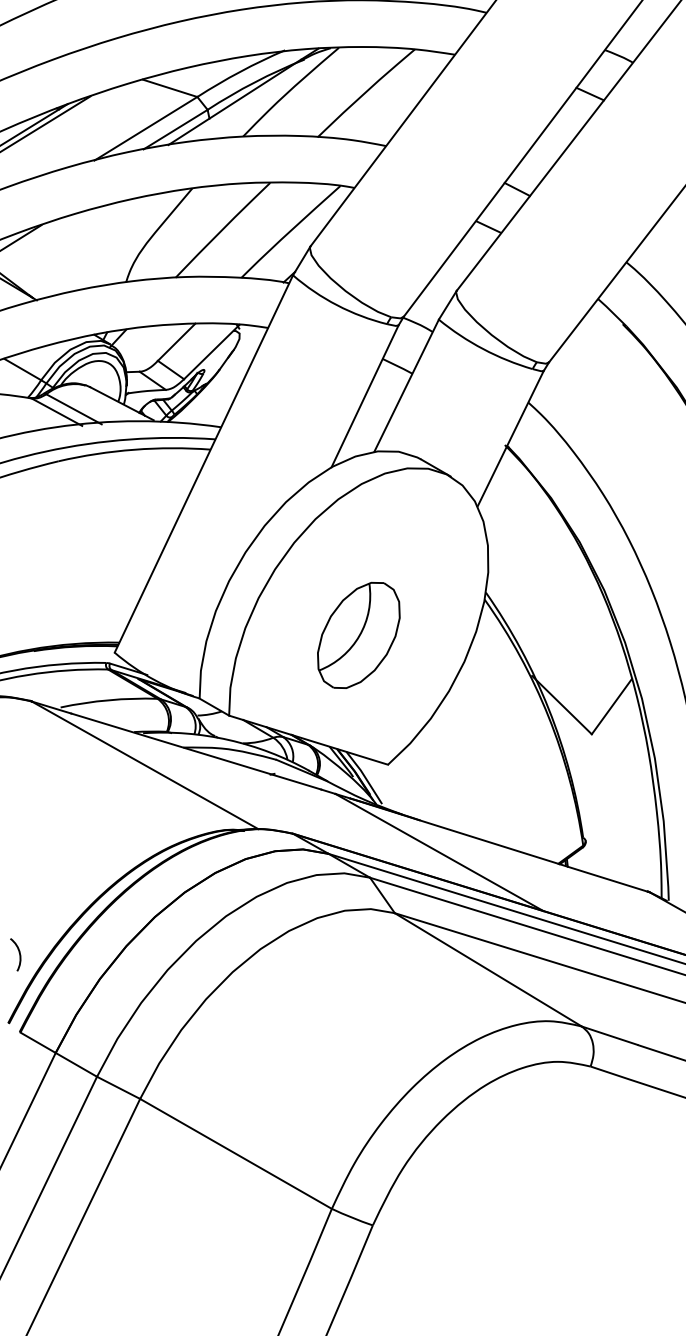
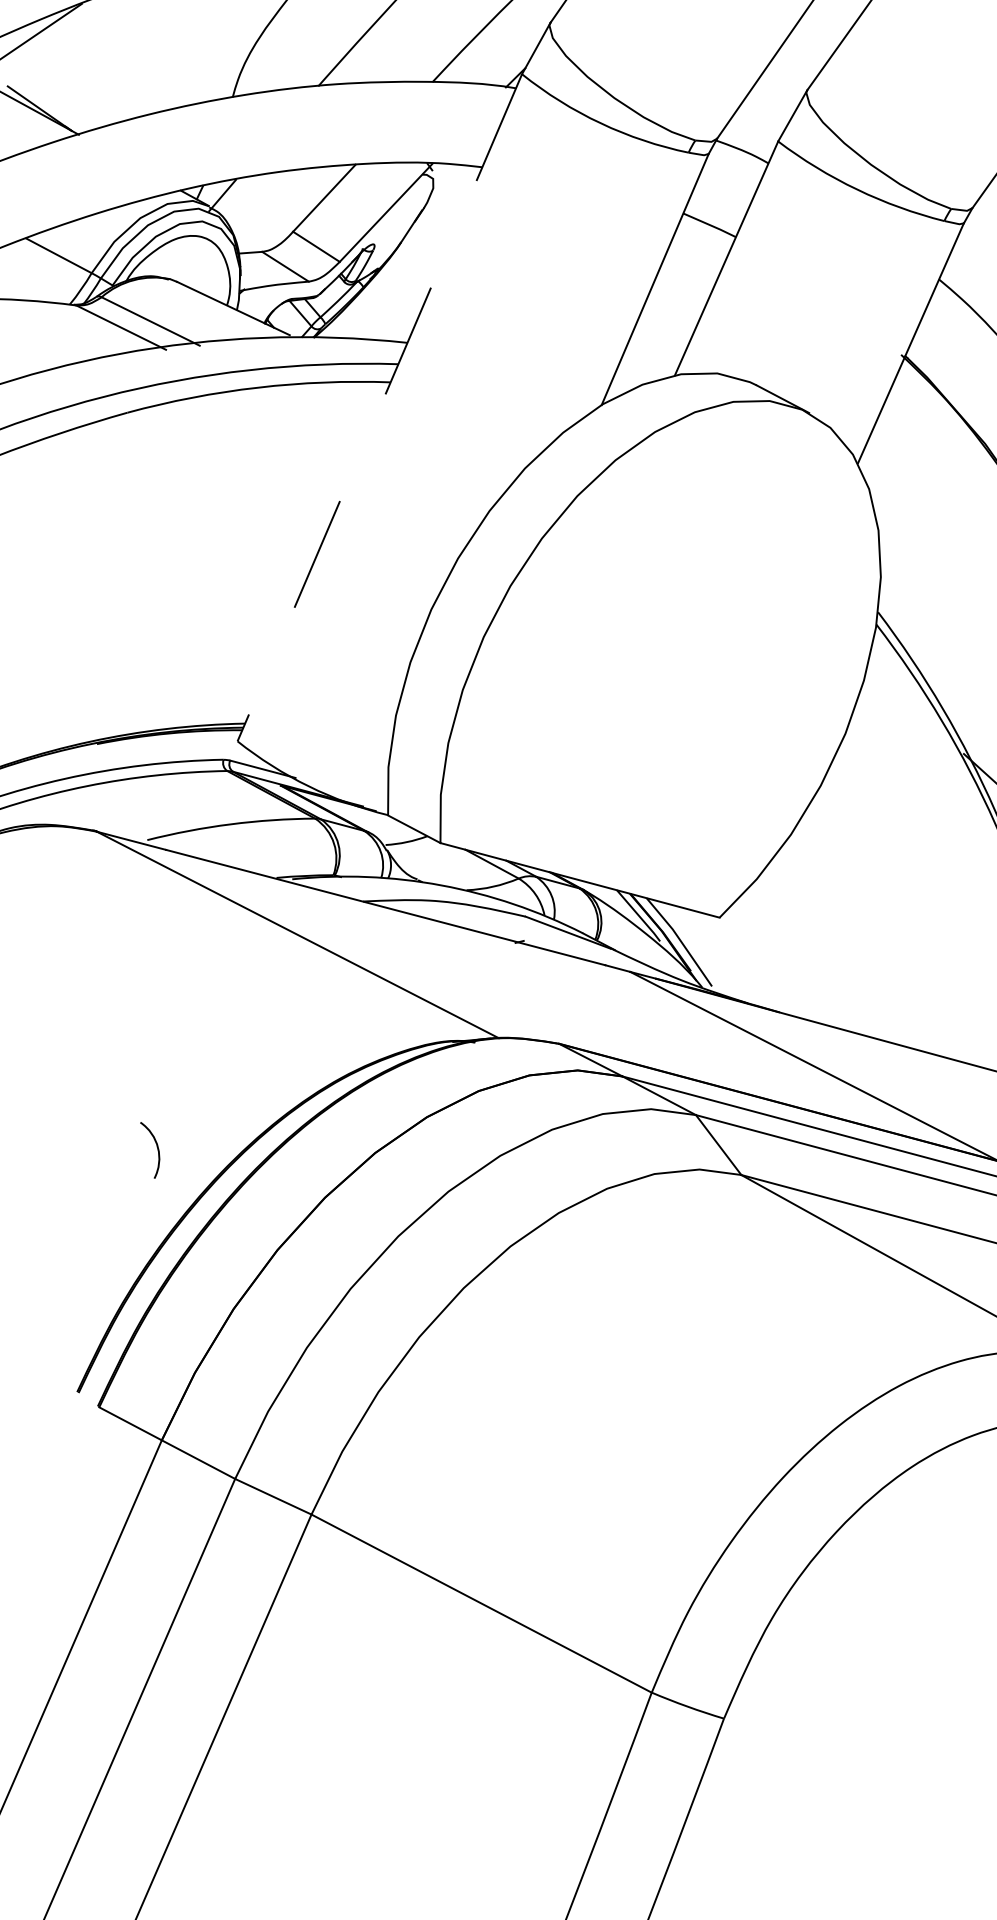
line: (203, 464) -> (379, 408), solid -> dashed
part: (358, 634) -> (659, 693), removed
arc: (18, 952) -> (155, 1145), moved

